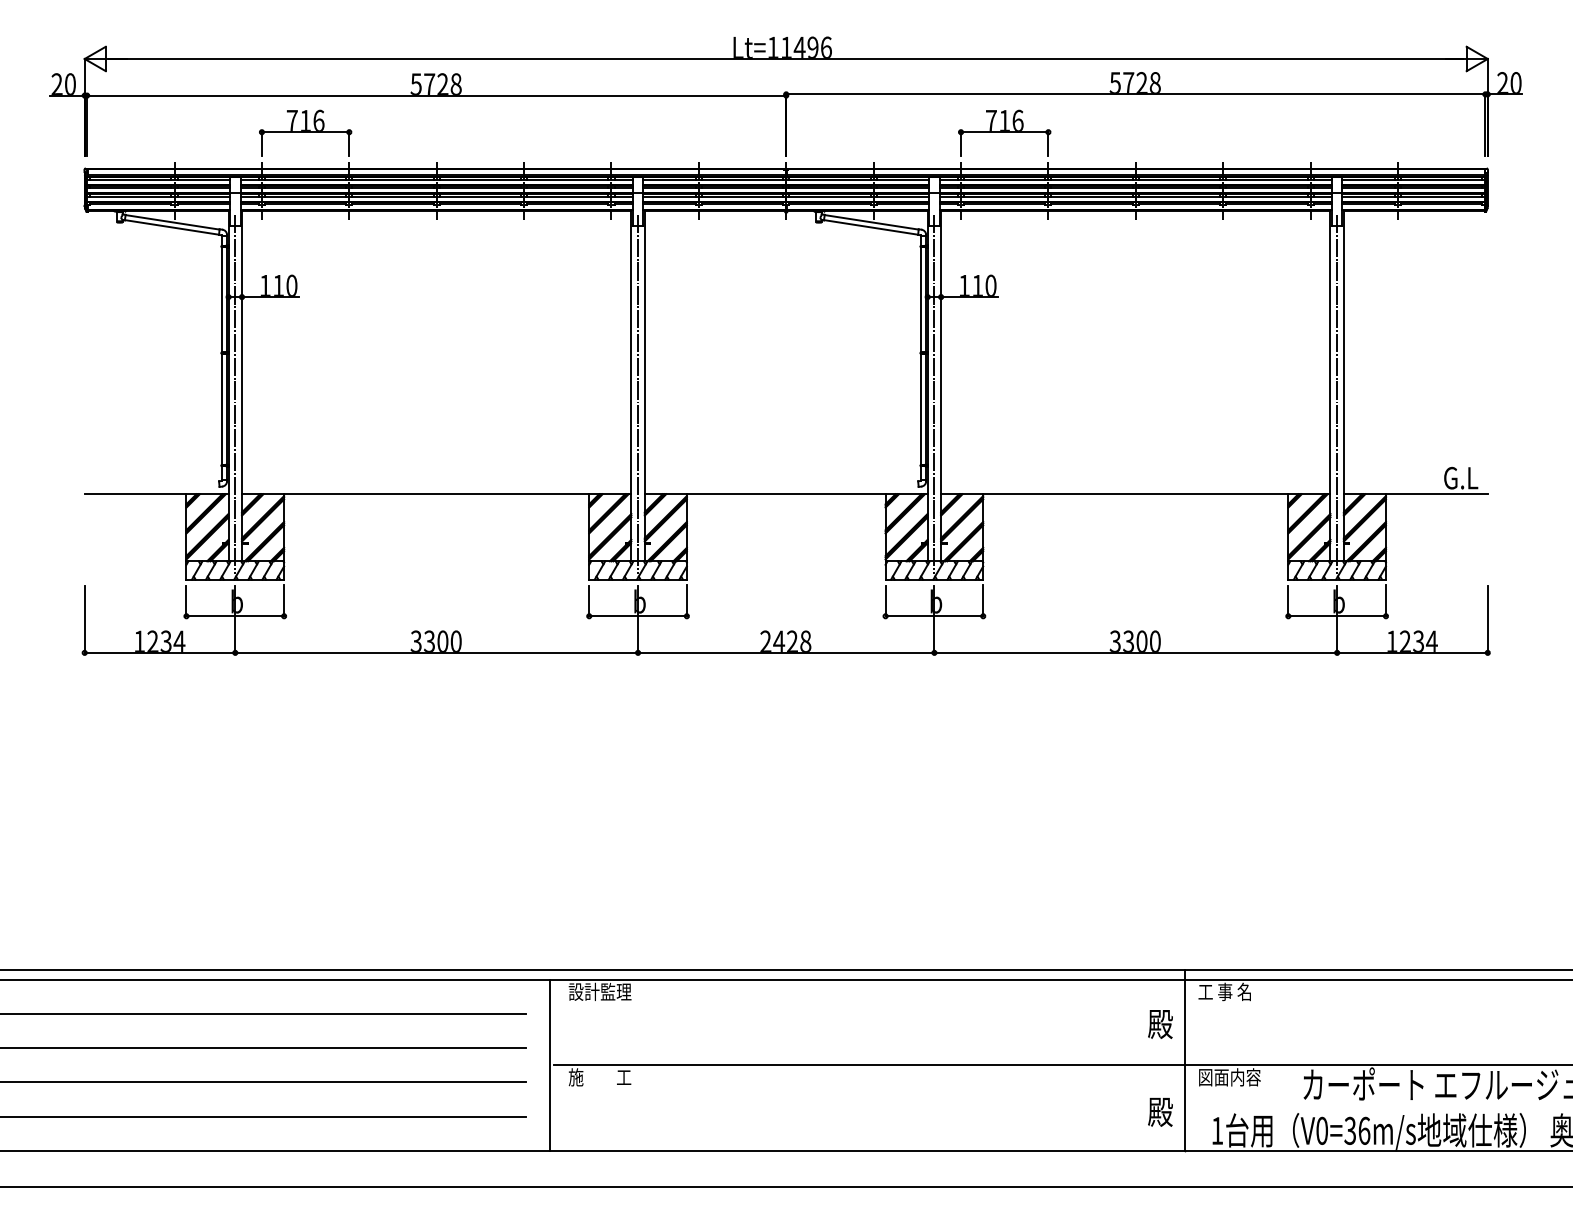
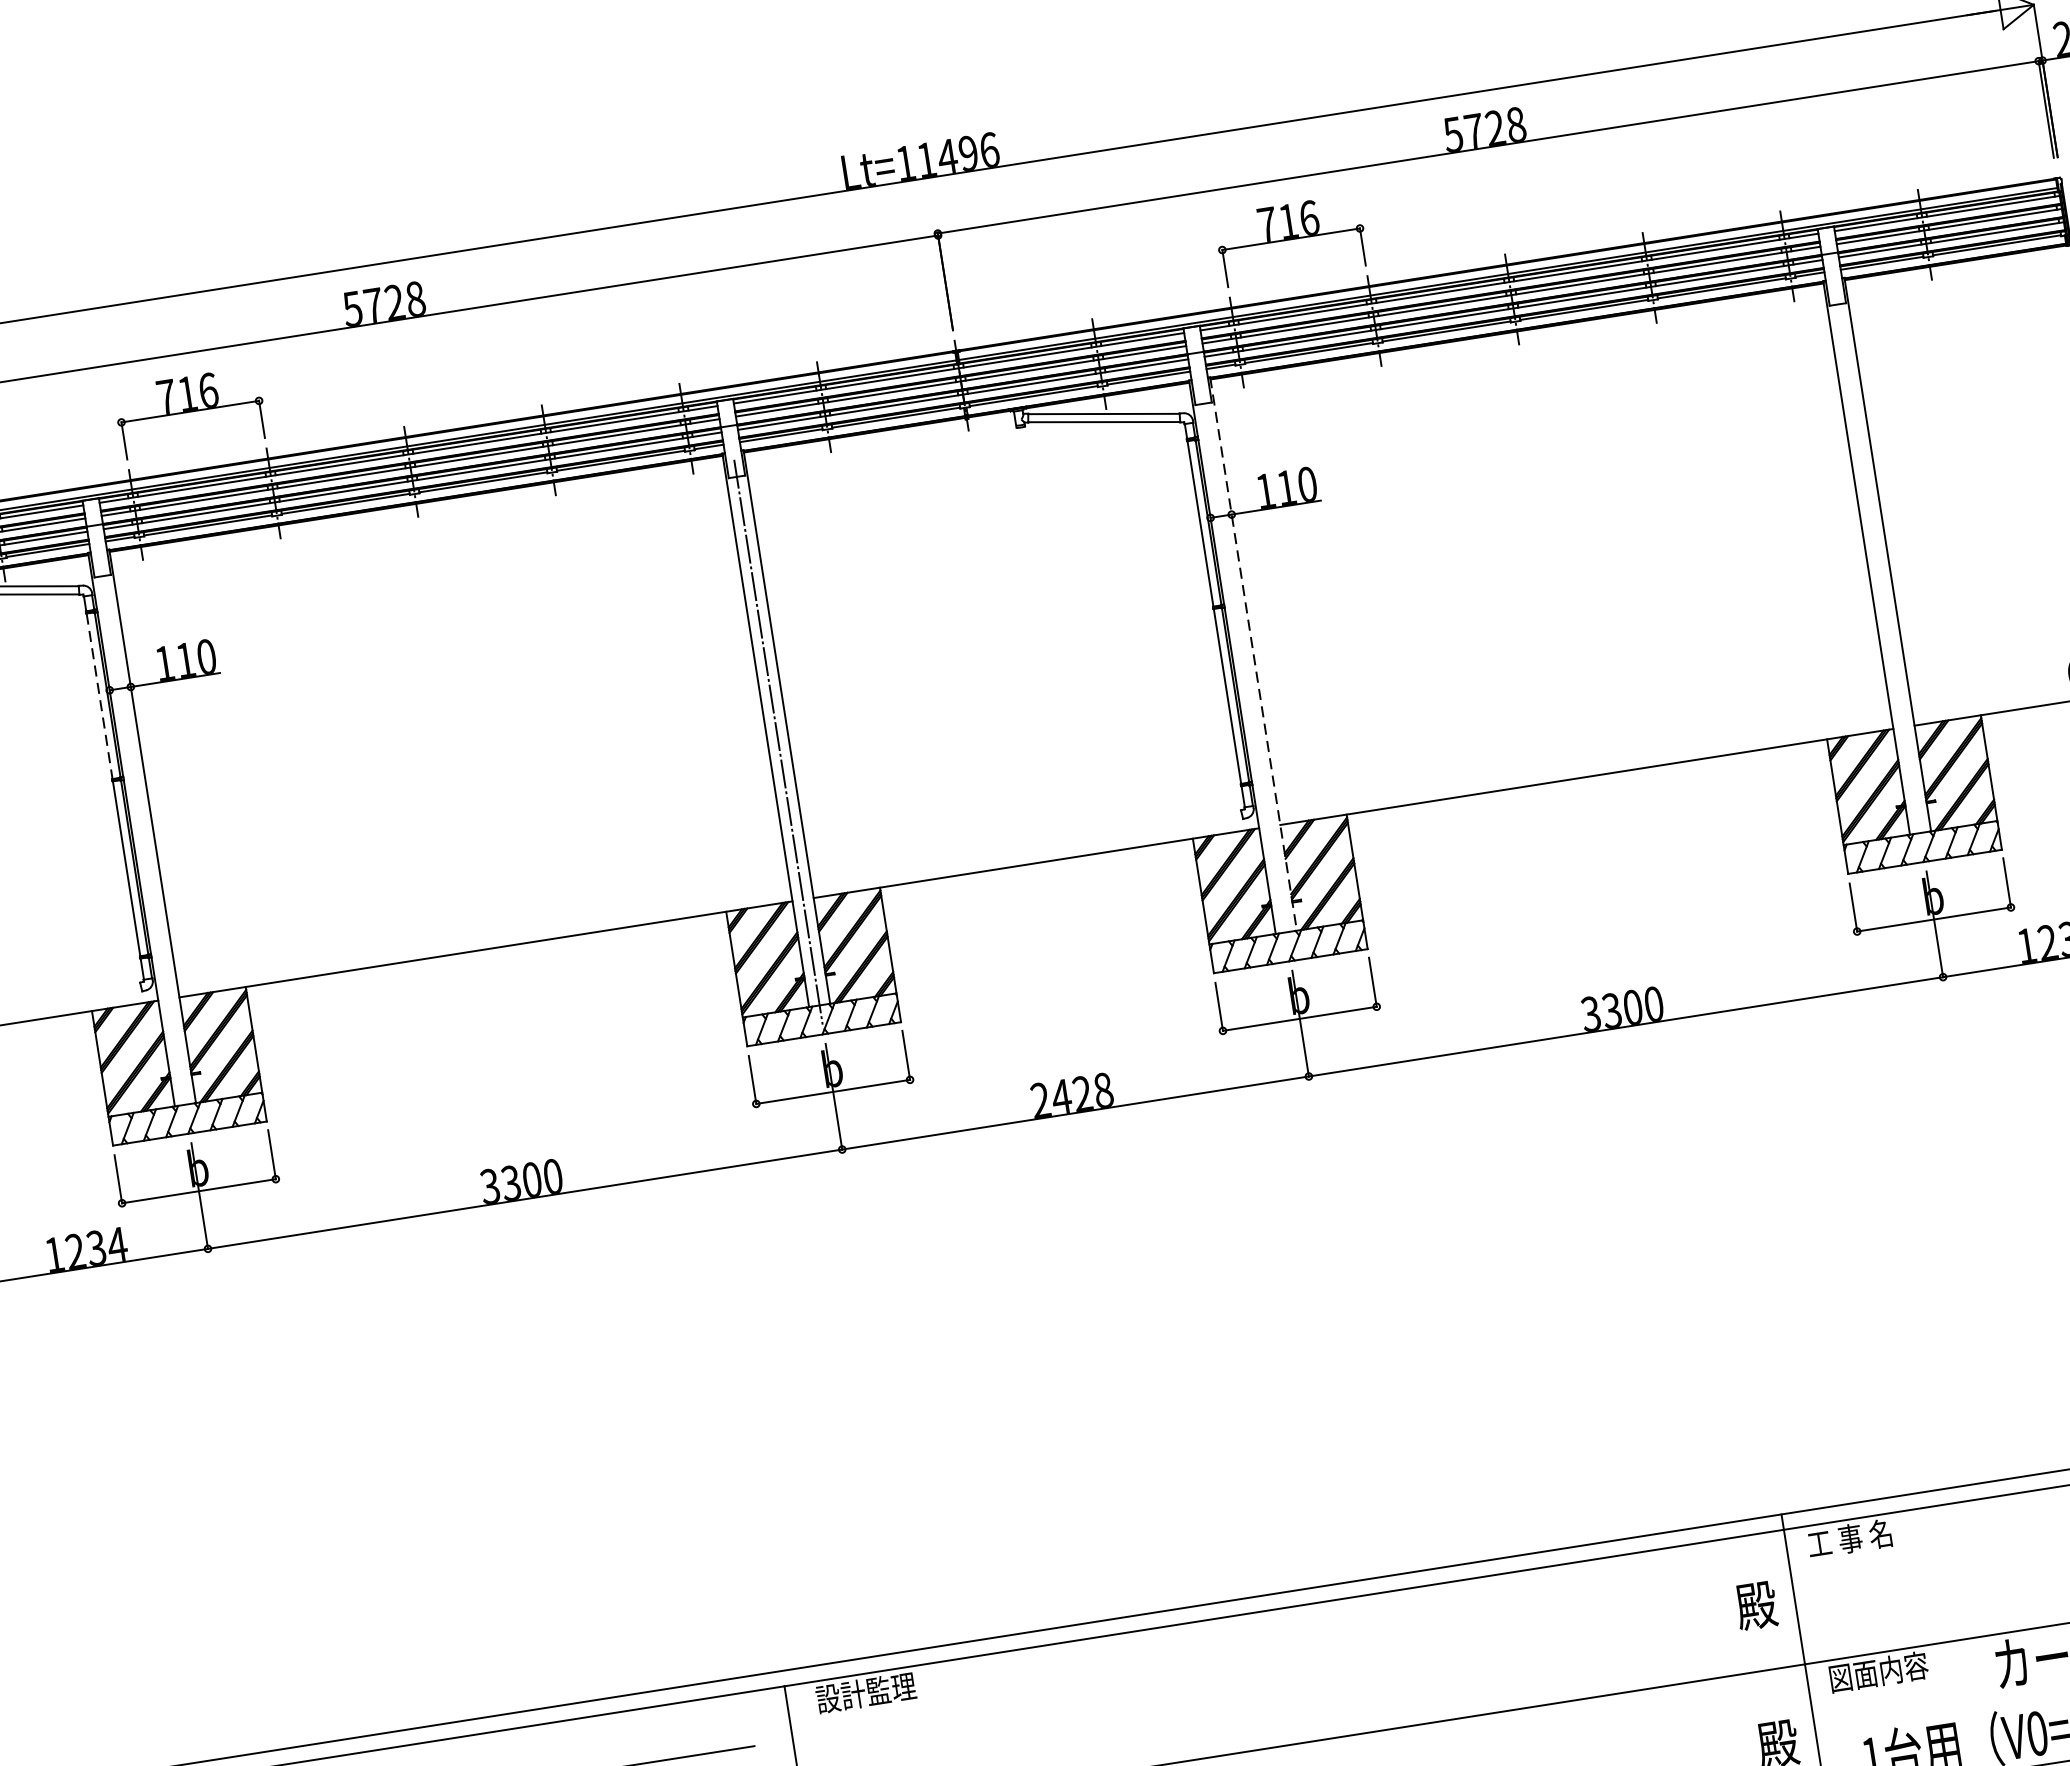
line: (221, 299) -> (99, 695), solid -> dashed
line: (941, 385) -> (1254, 653), solid -> dashed
line: (235, 393) -> (144, 840), removed
line: (934, 393) -> (1245, 668), removed
line: (1337, 393) -> (1879, 568), removed

